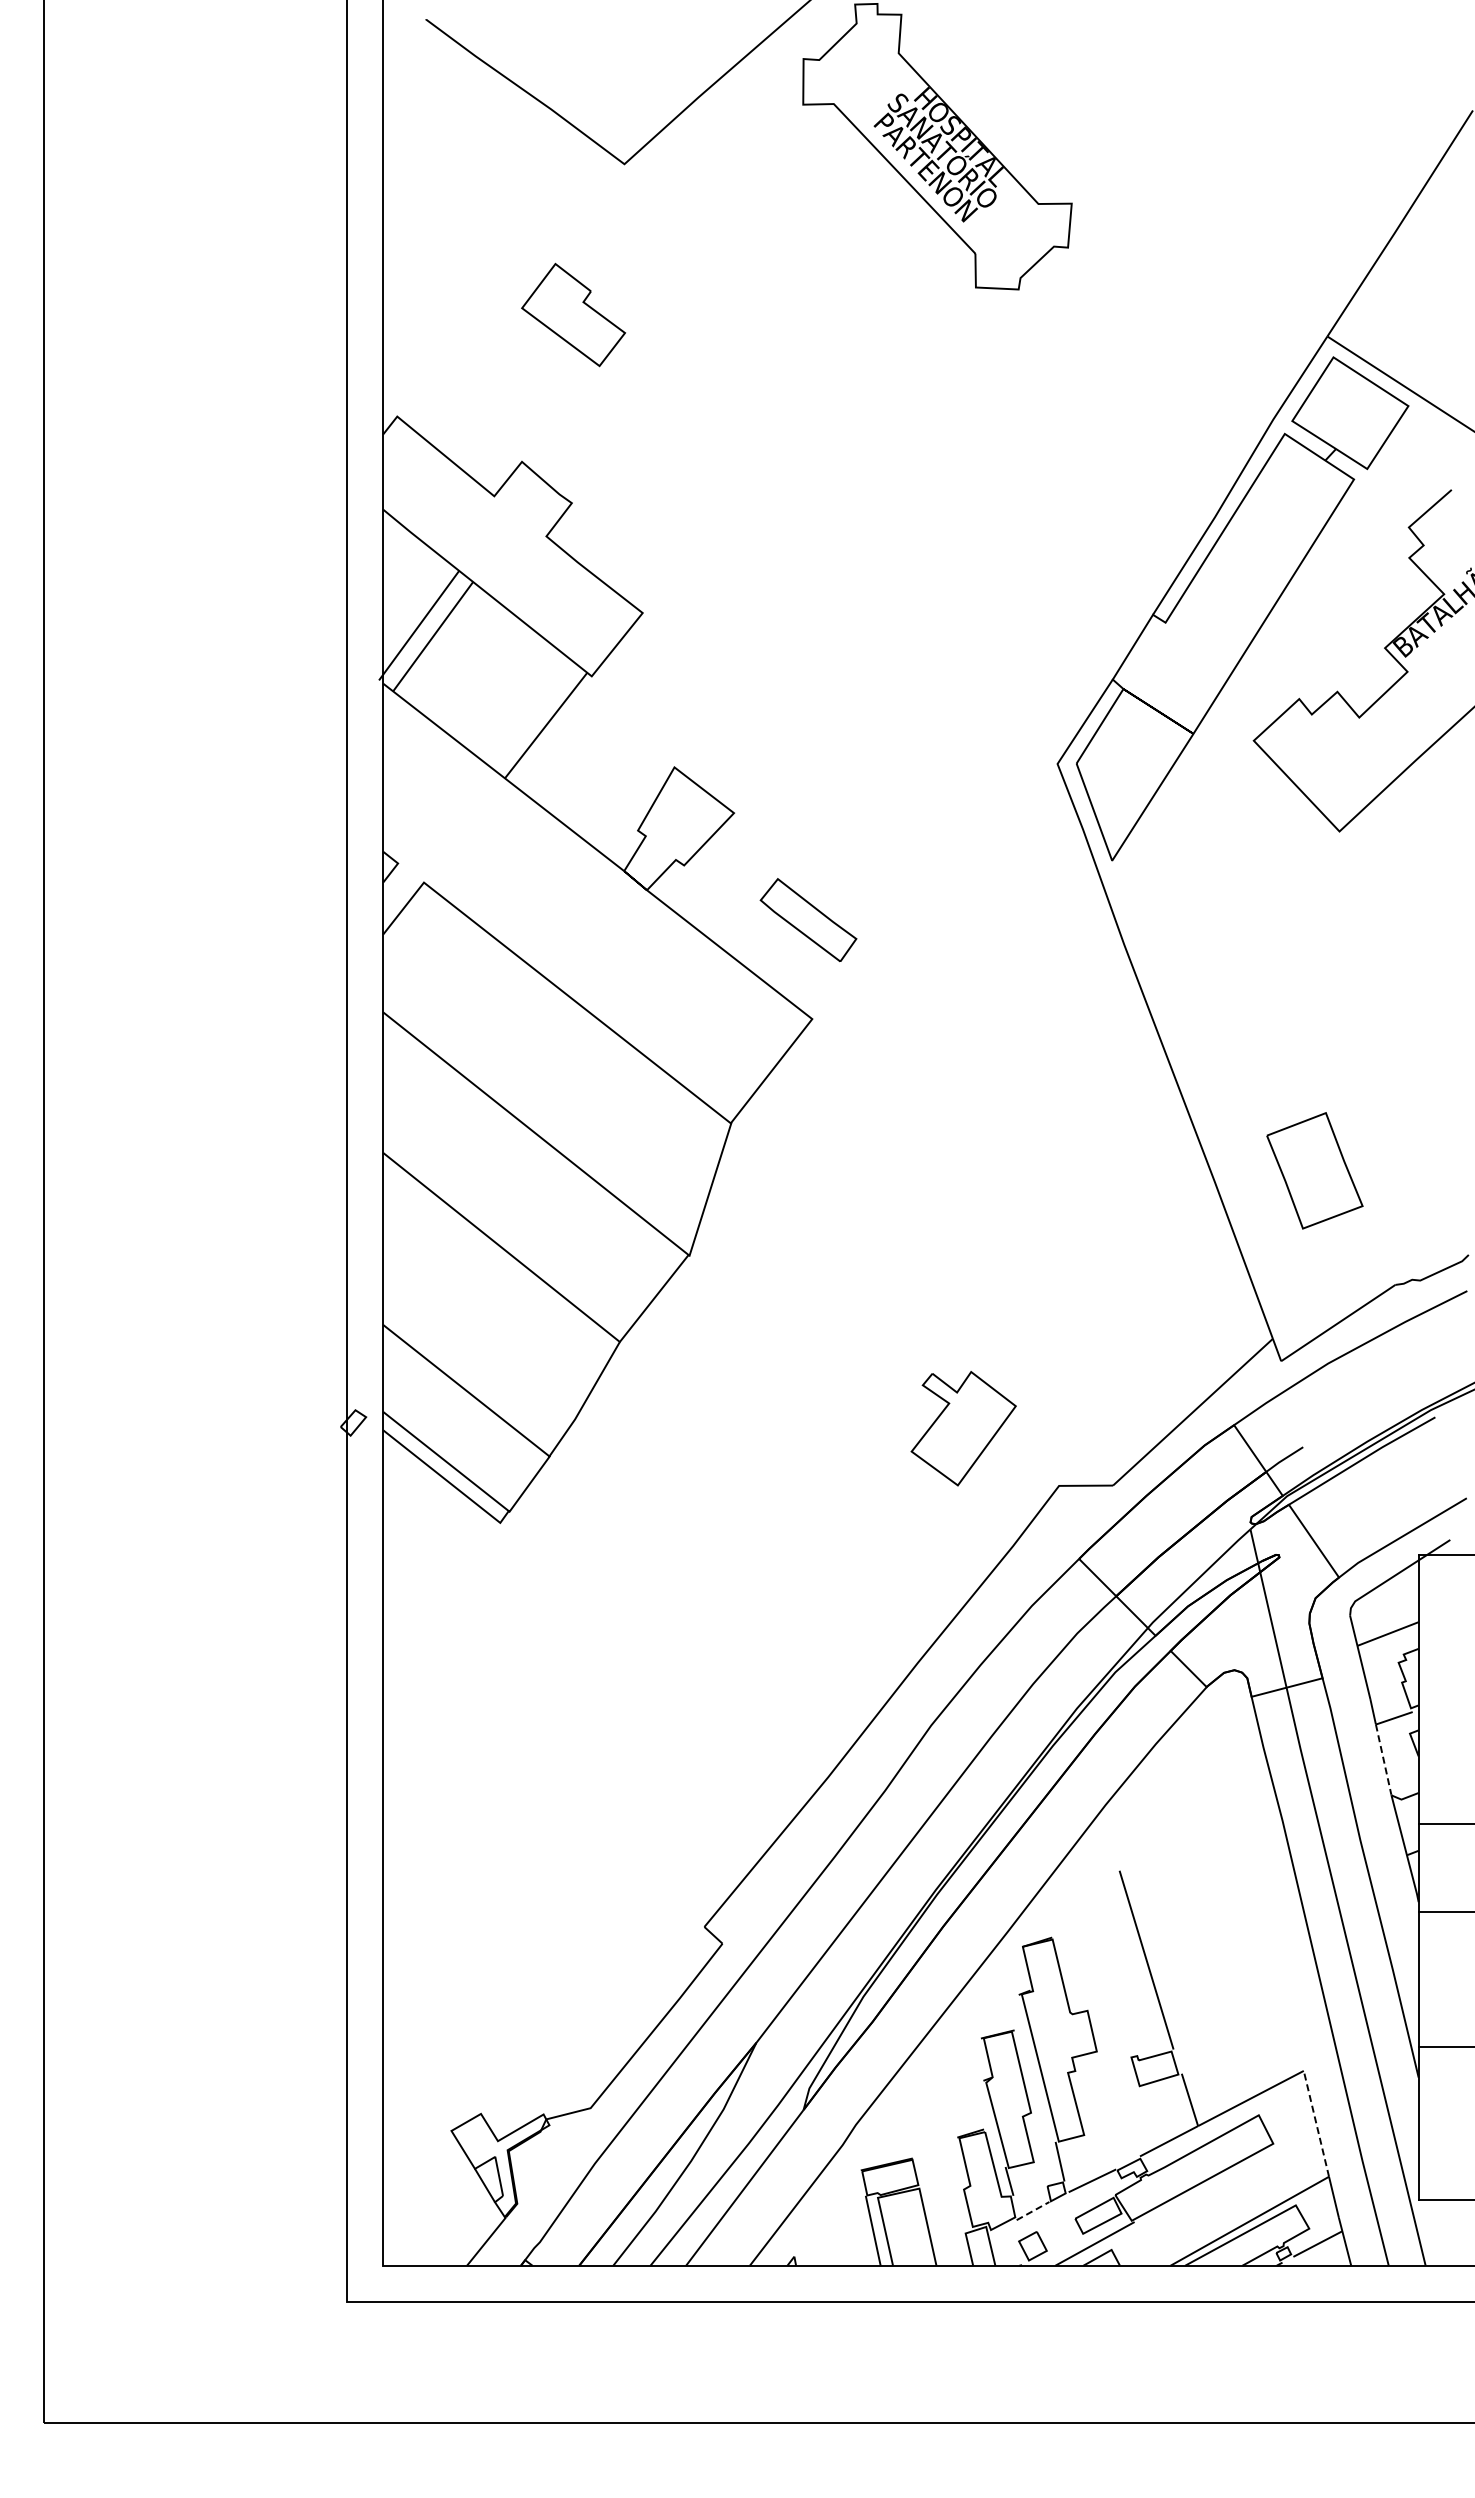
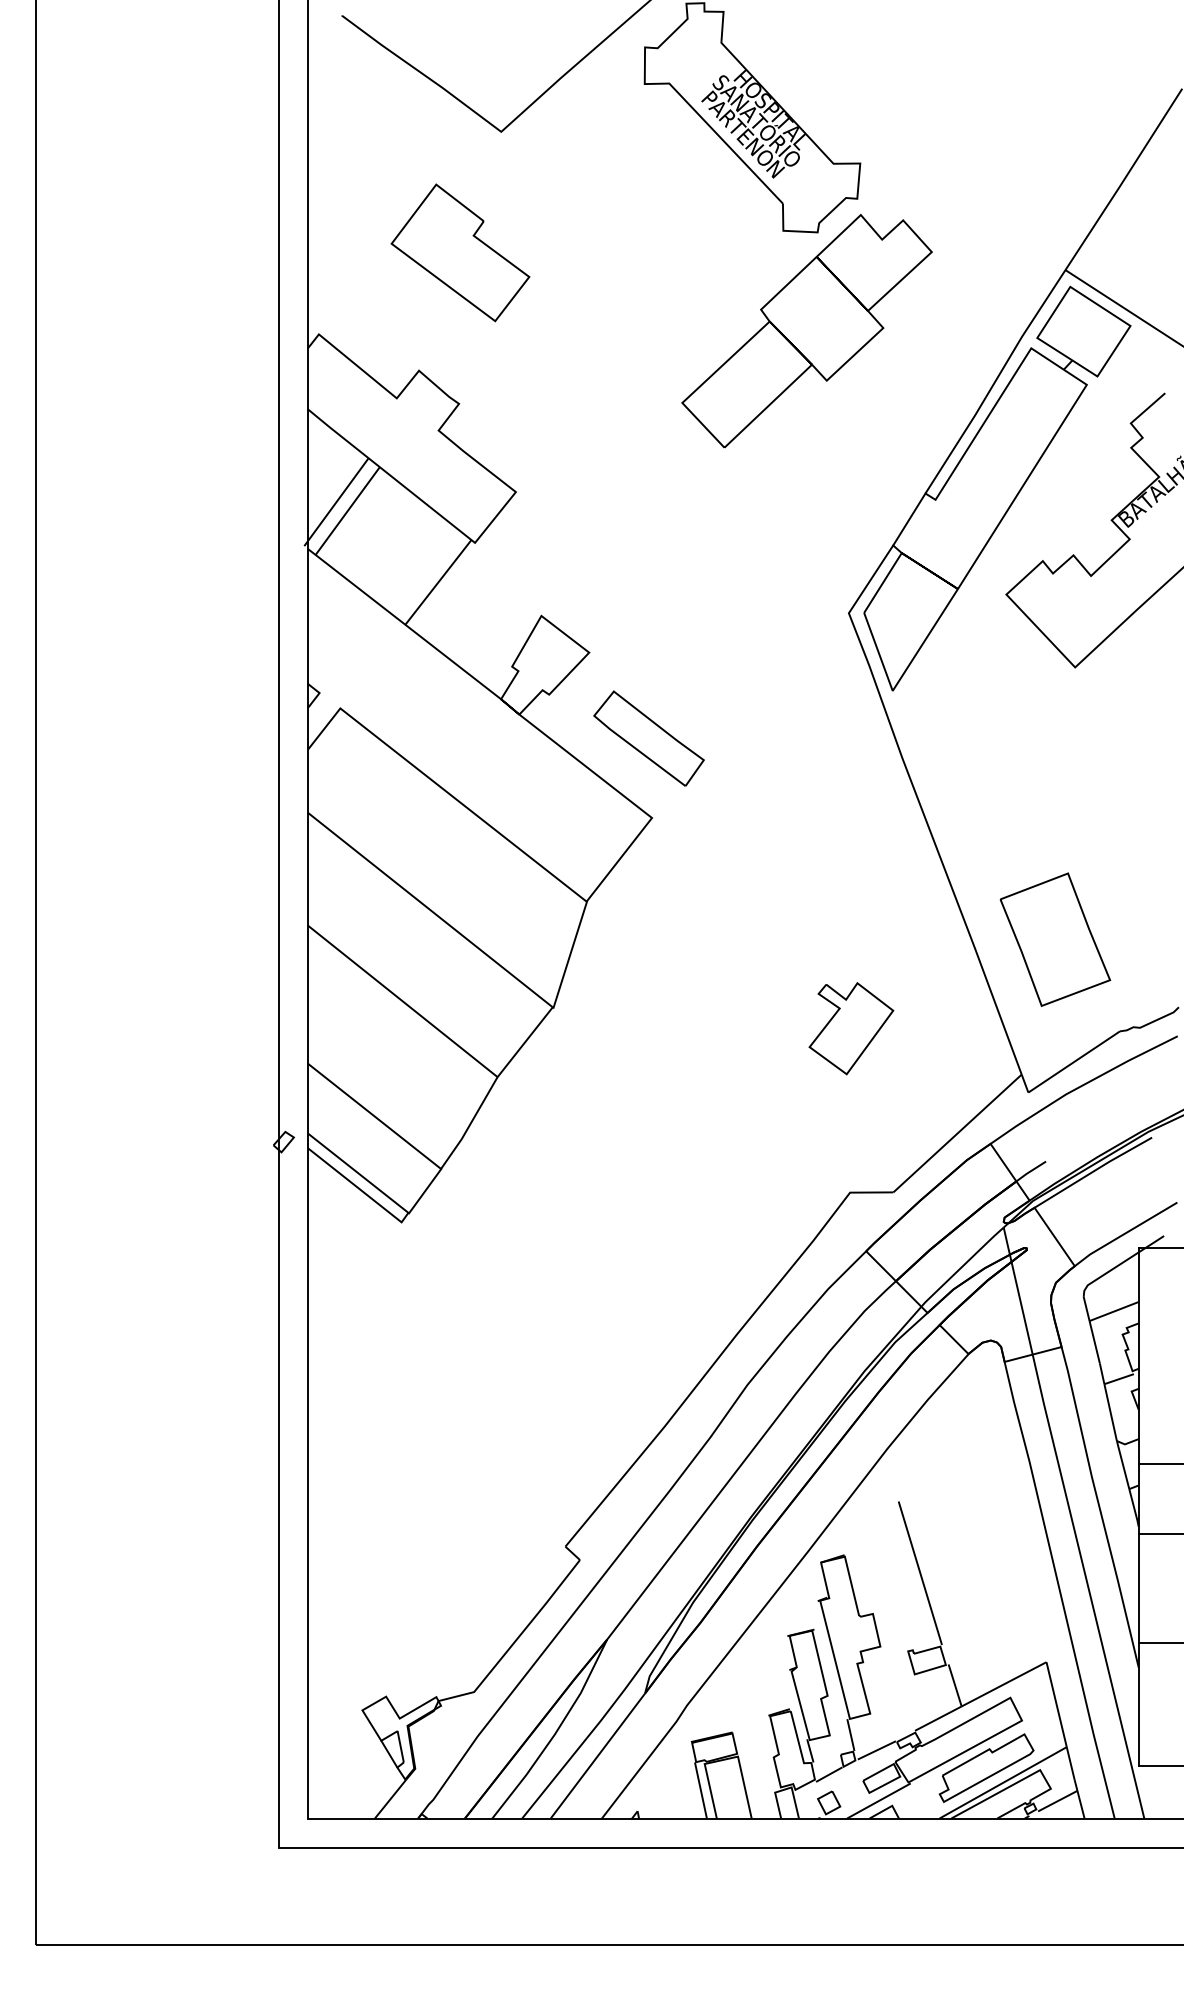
part: (573, 314) -> (460, 252), size x1.67
part: (1005, 412) -> (807, 331), added
part: (808, 919) -> (648, 738), size x1.43
part: (1314, 1170) -> (1055, 939), size x1.43
part: (963, 1428) -> (851, 1028), moved
line: (1383, 1760) -> (1110, 1413), dashed -> solid
line: (1316, 2123) -> (1056, 1704), dashed -> solid
part: (1228, 2202) -> (986, 1767), added
line: (1033, 2211) -> (829, 1775), dashed -> solid

